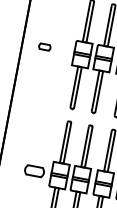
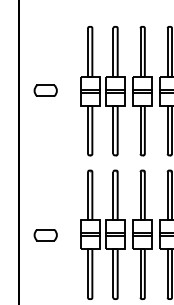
part: (44, 46) -> (45, 90), size x1.67
part: (34, 171) -> (45, 235), moved

